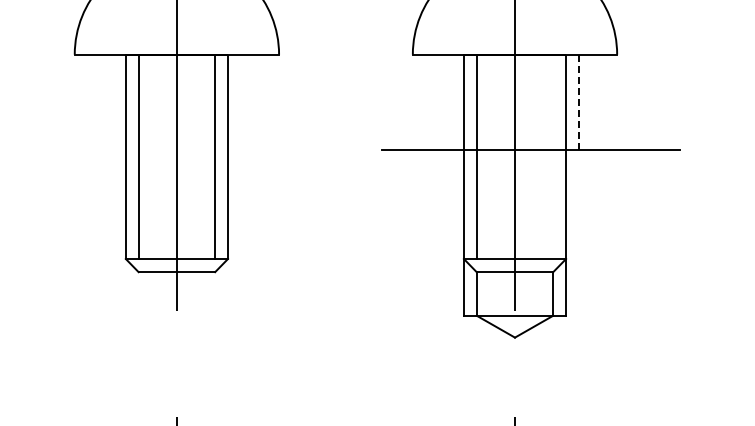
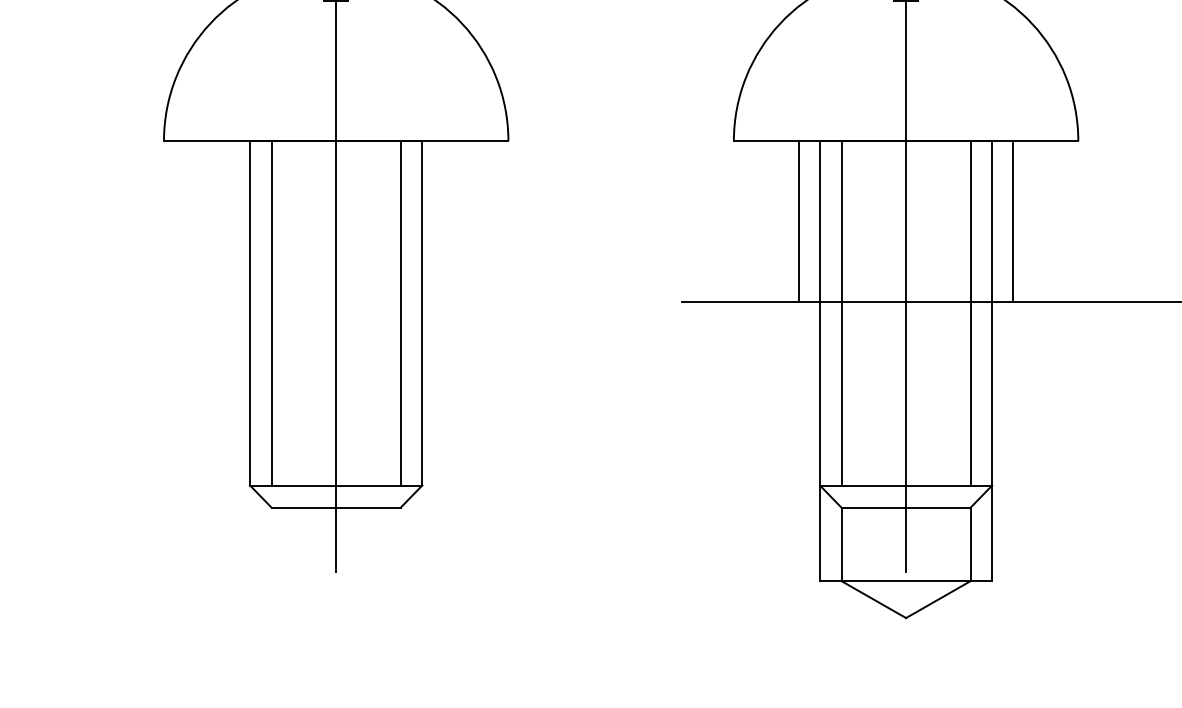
line: (451, 102) -> (799, 221), added
line: (578, 102) -> (1013, 221), dashed -> solid
line: (553, 156) -> (970, 312), added

